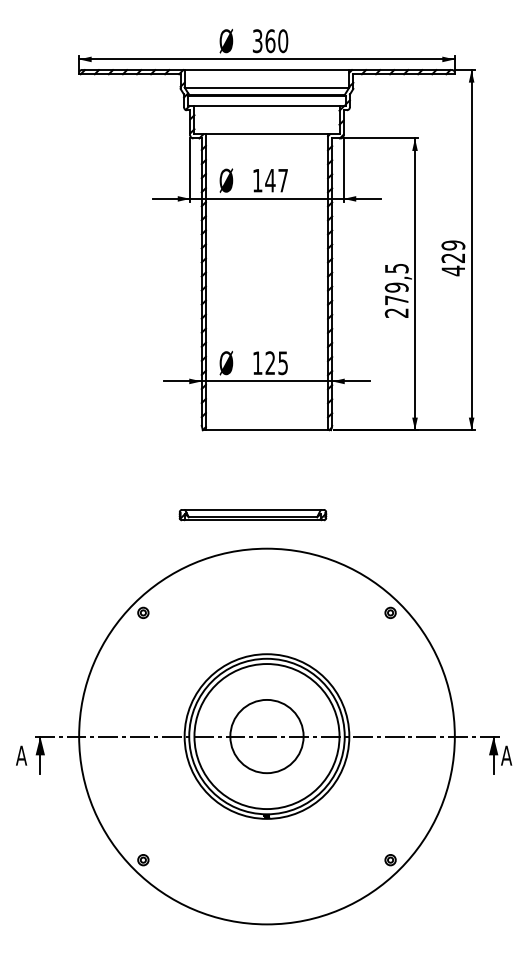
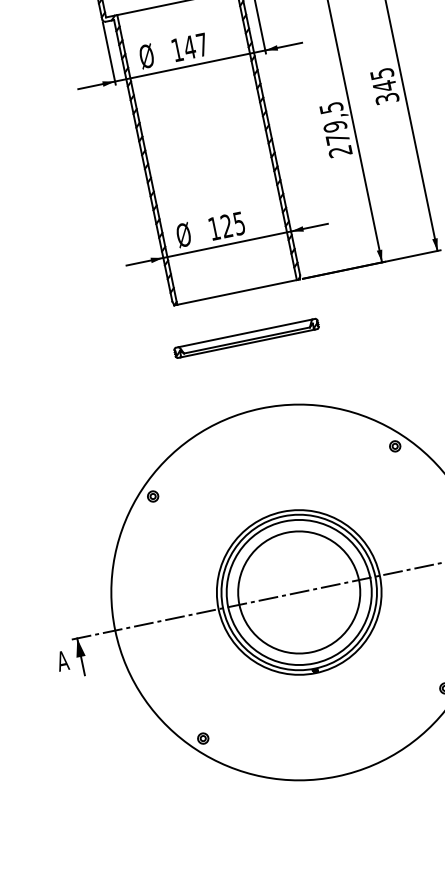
text: (453, 258) -> (384, 86), 429 -> 345
part: (252, 515) -> (246, 338), moved
circle: (266, 736) -> (298, 592), size x1.67

